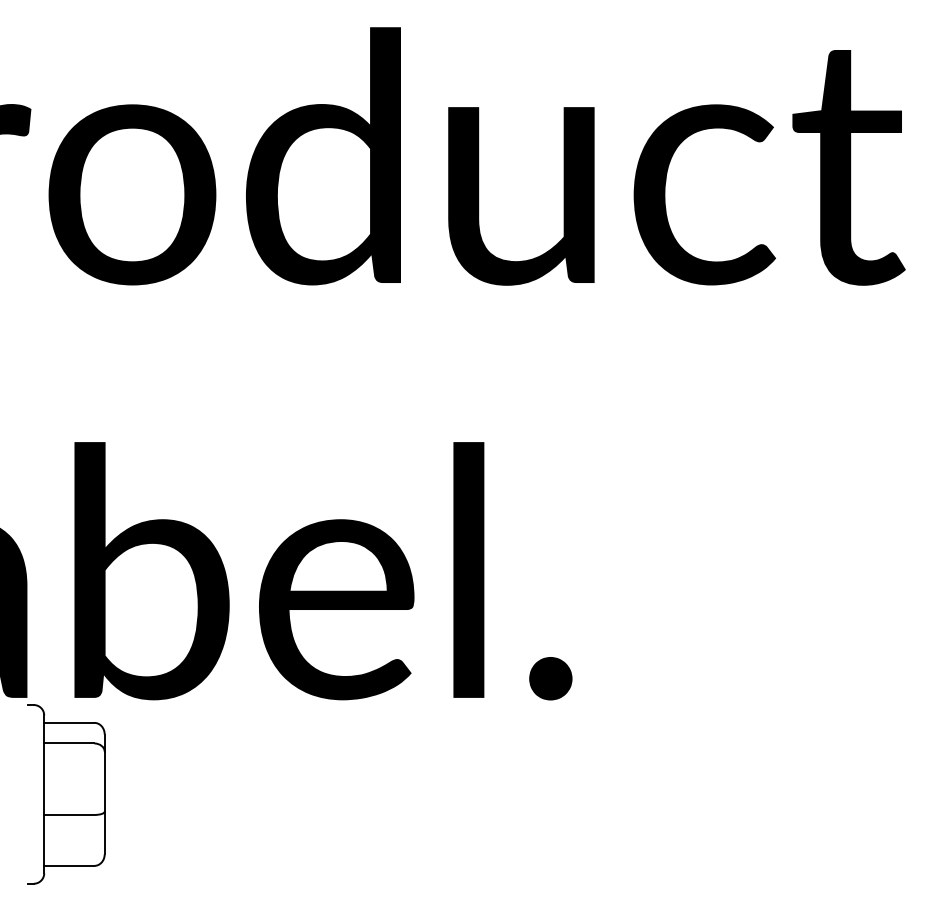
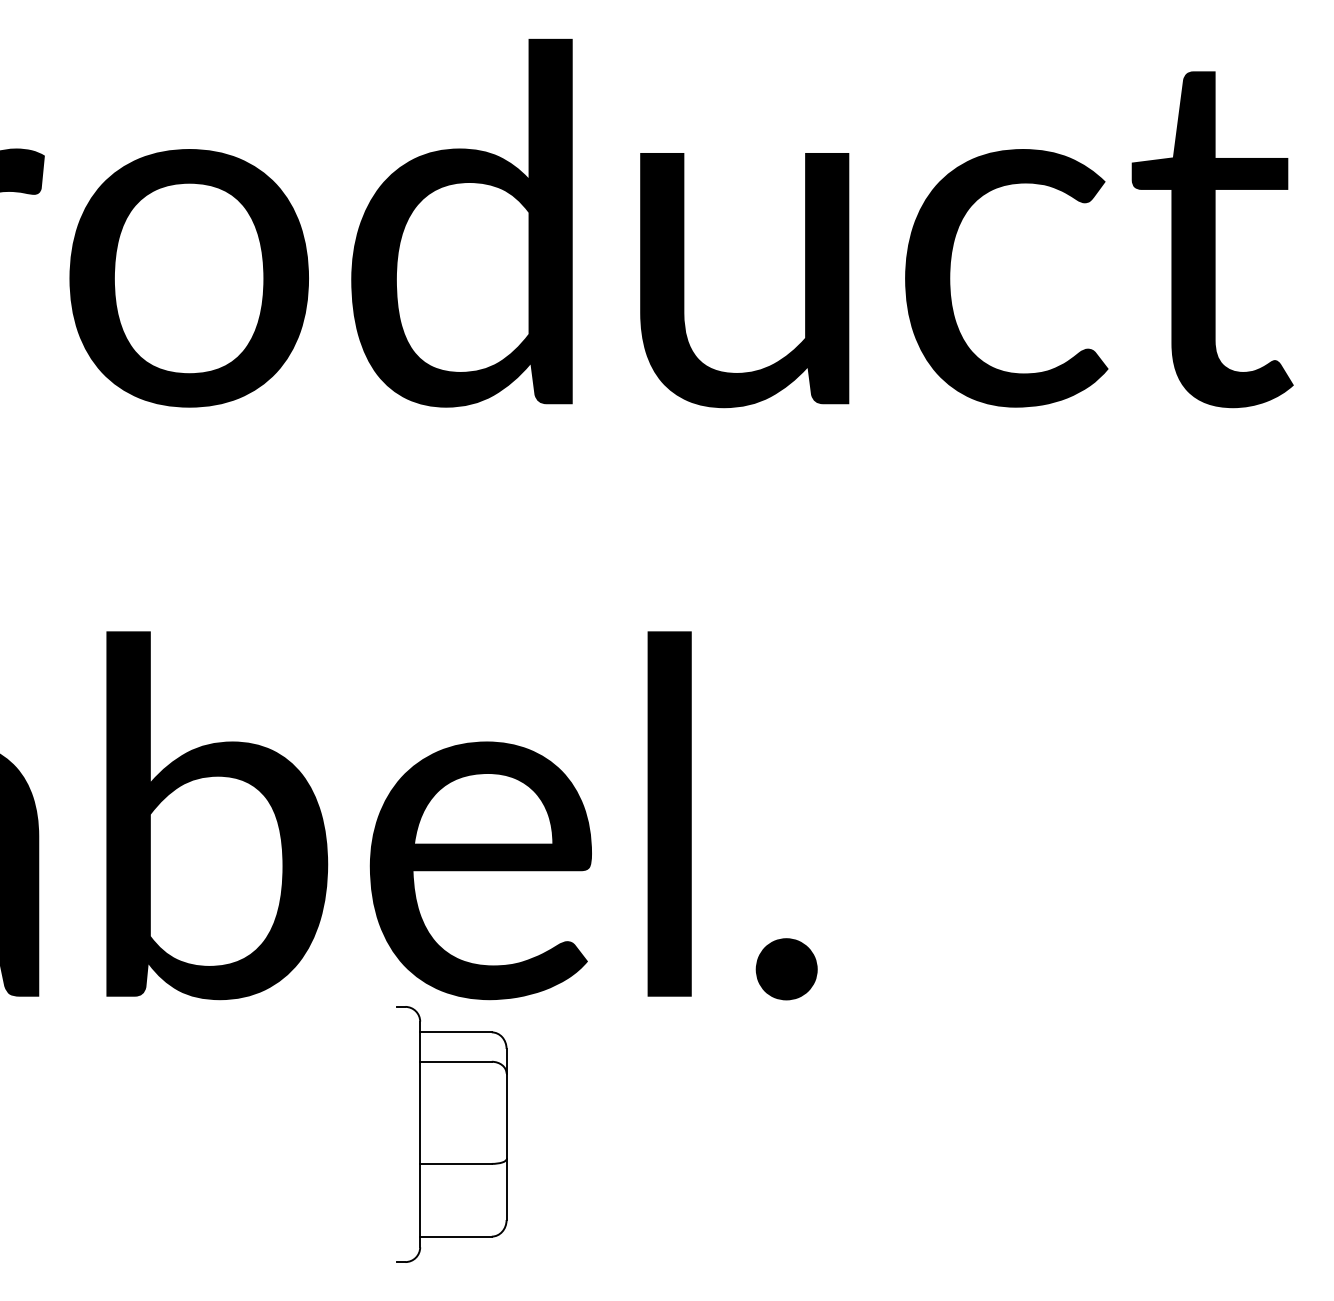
part: (66, 794) -> (451, 1134), moved

